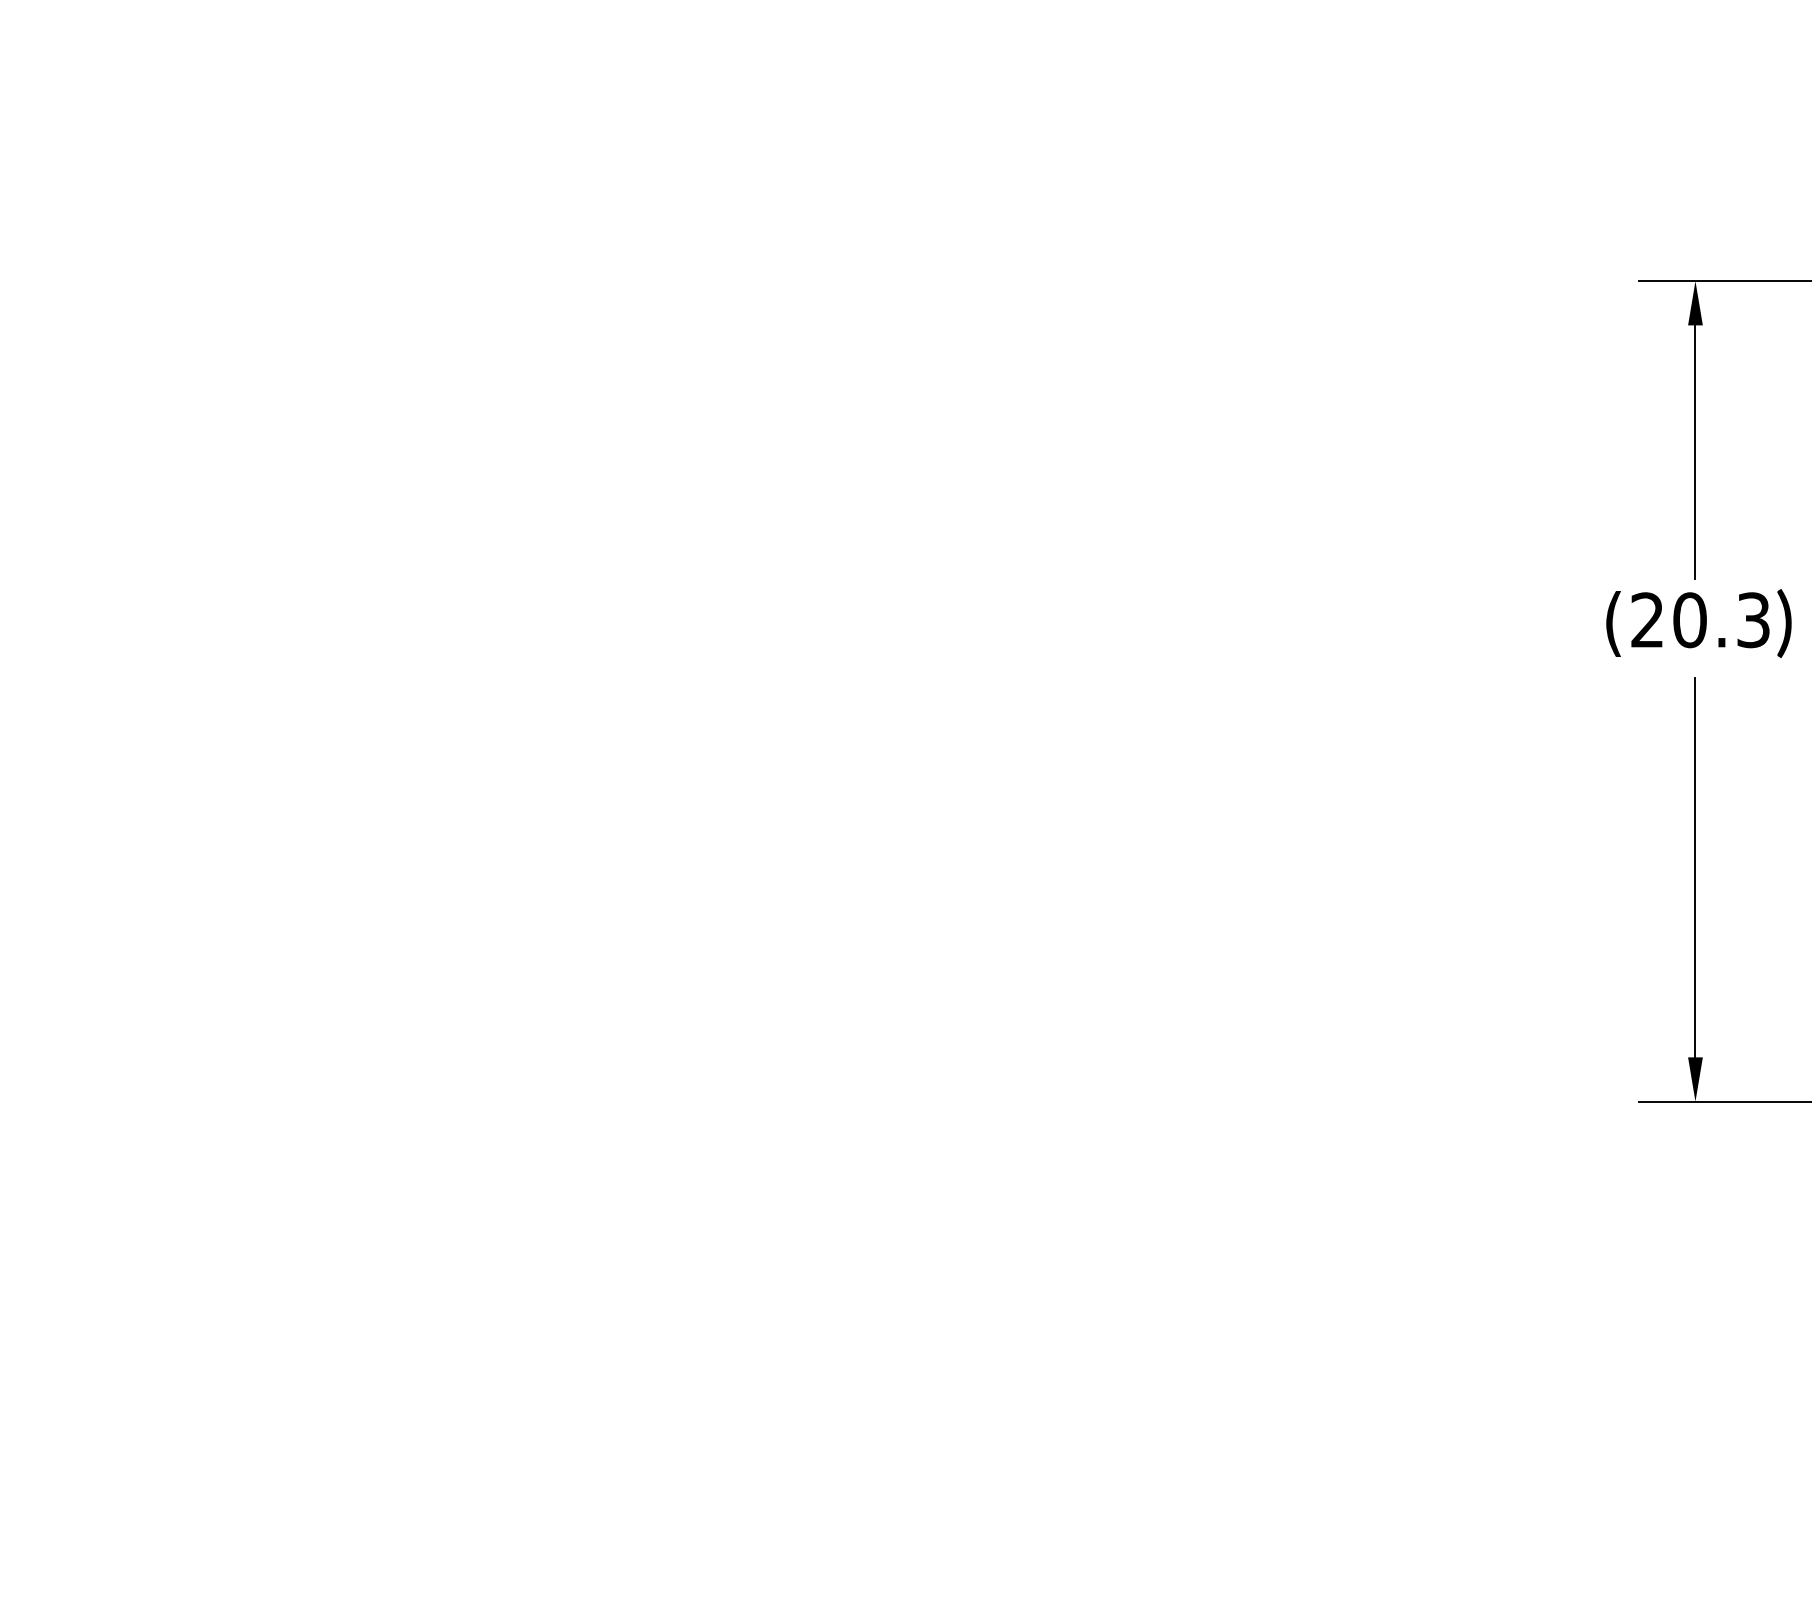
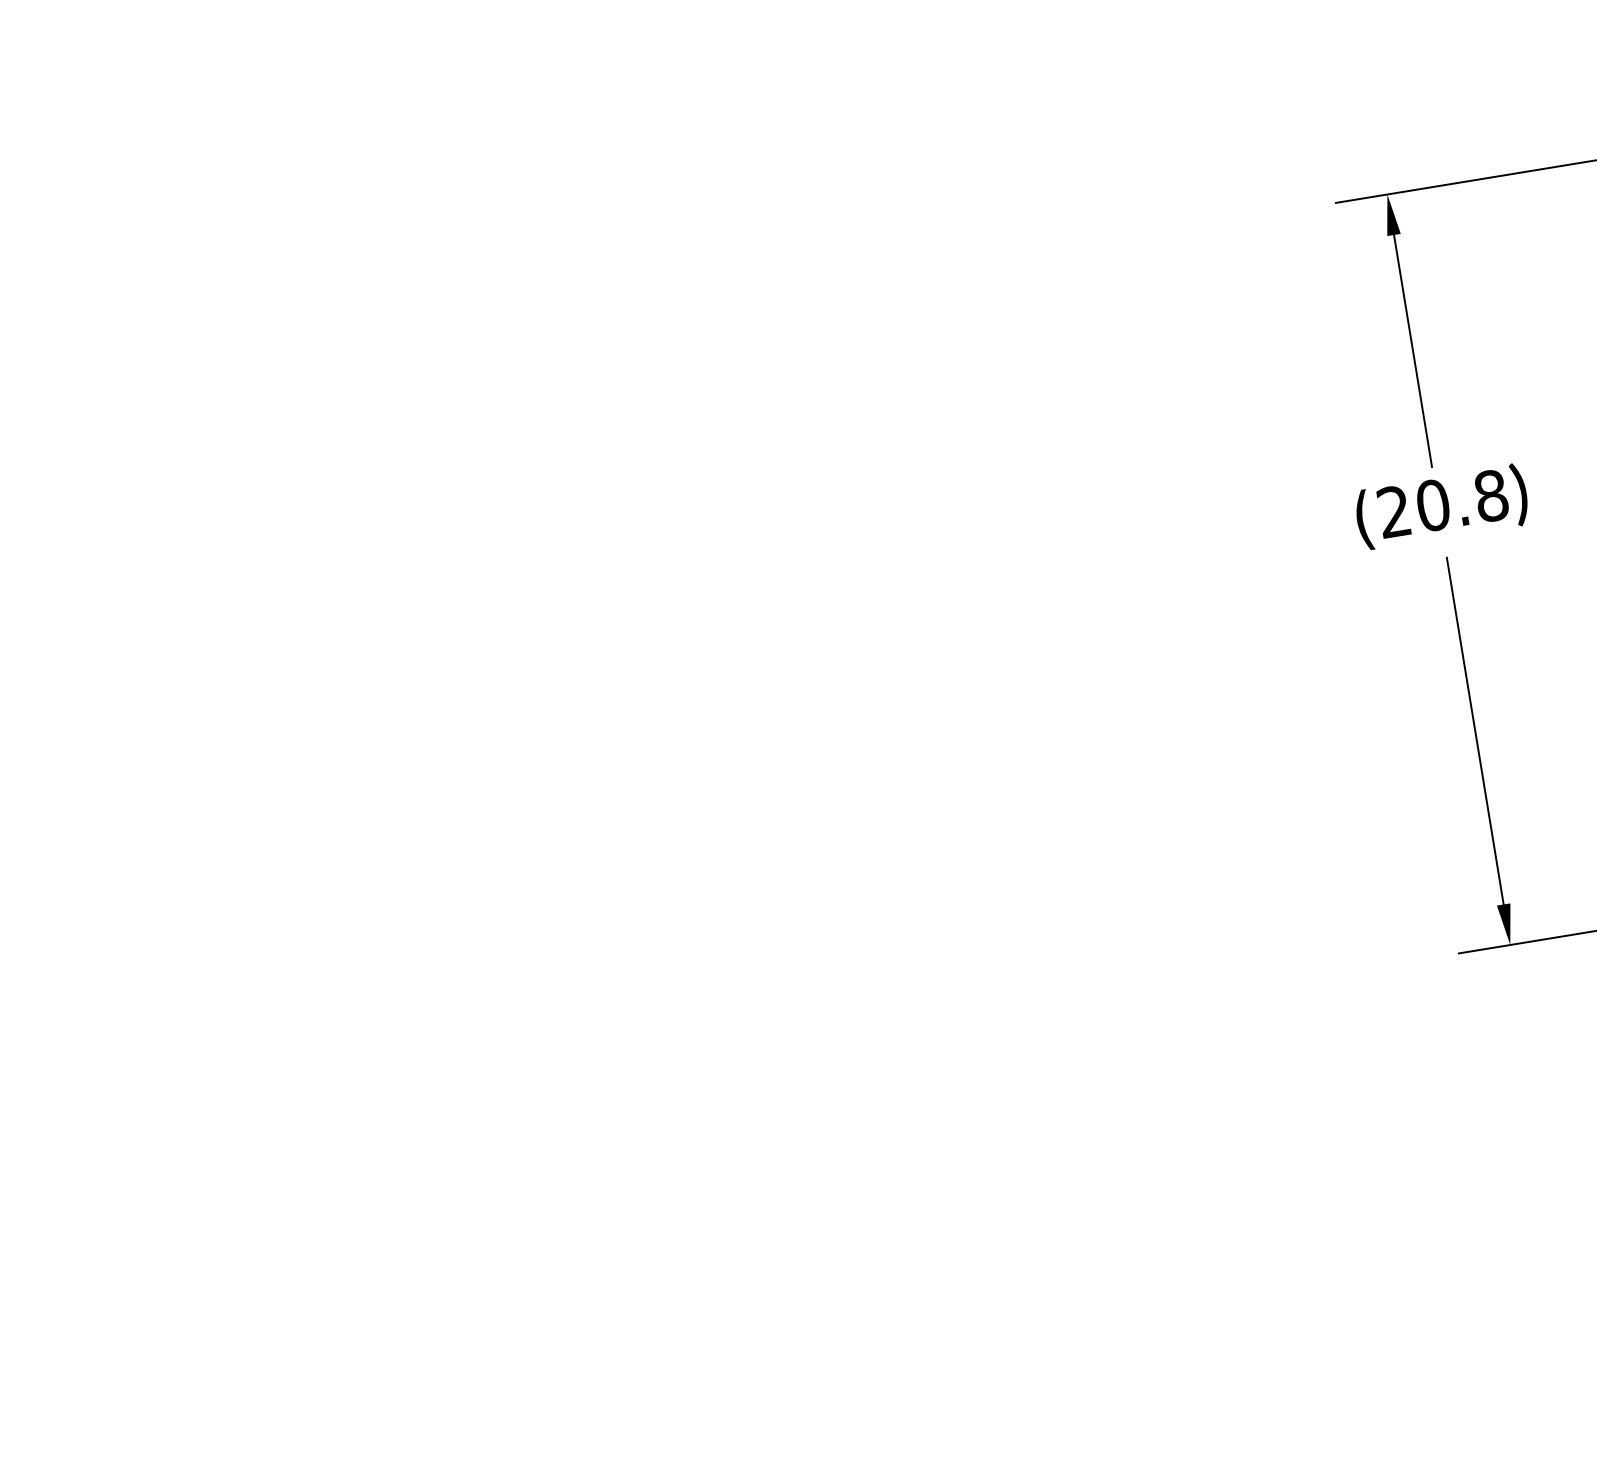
text: (1753, 620) -> (1491, 496), (20.3 -> (20.8

